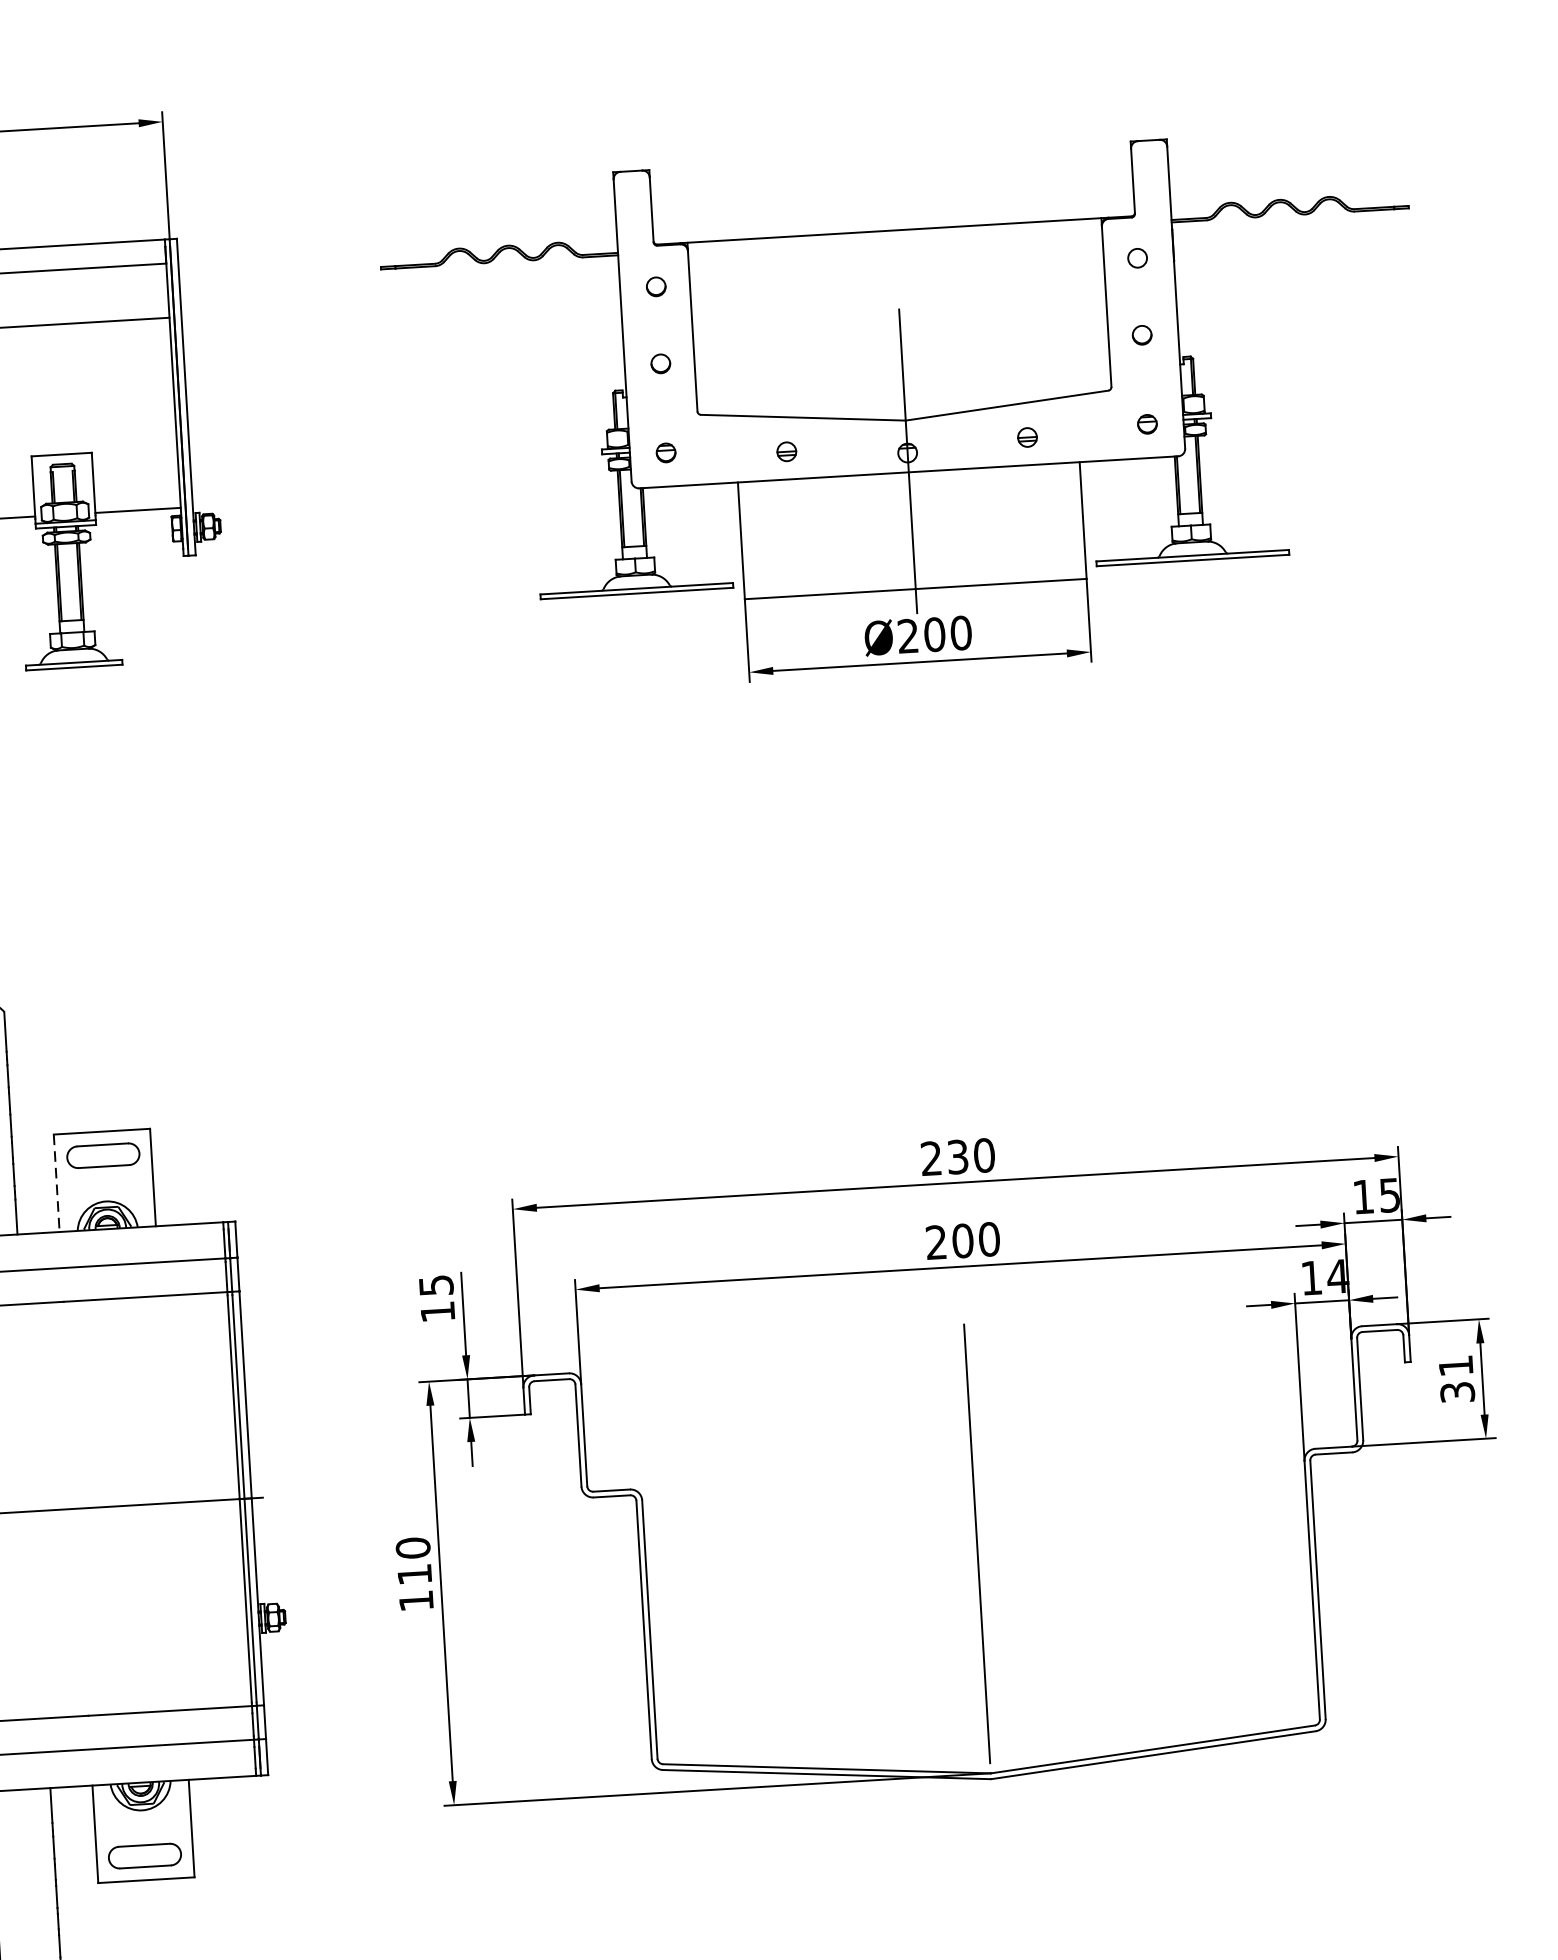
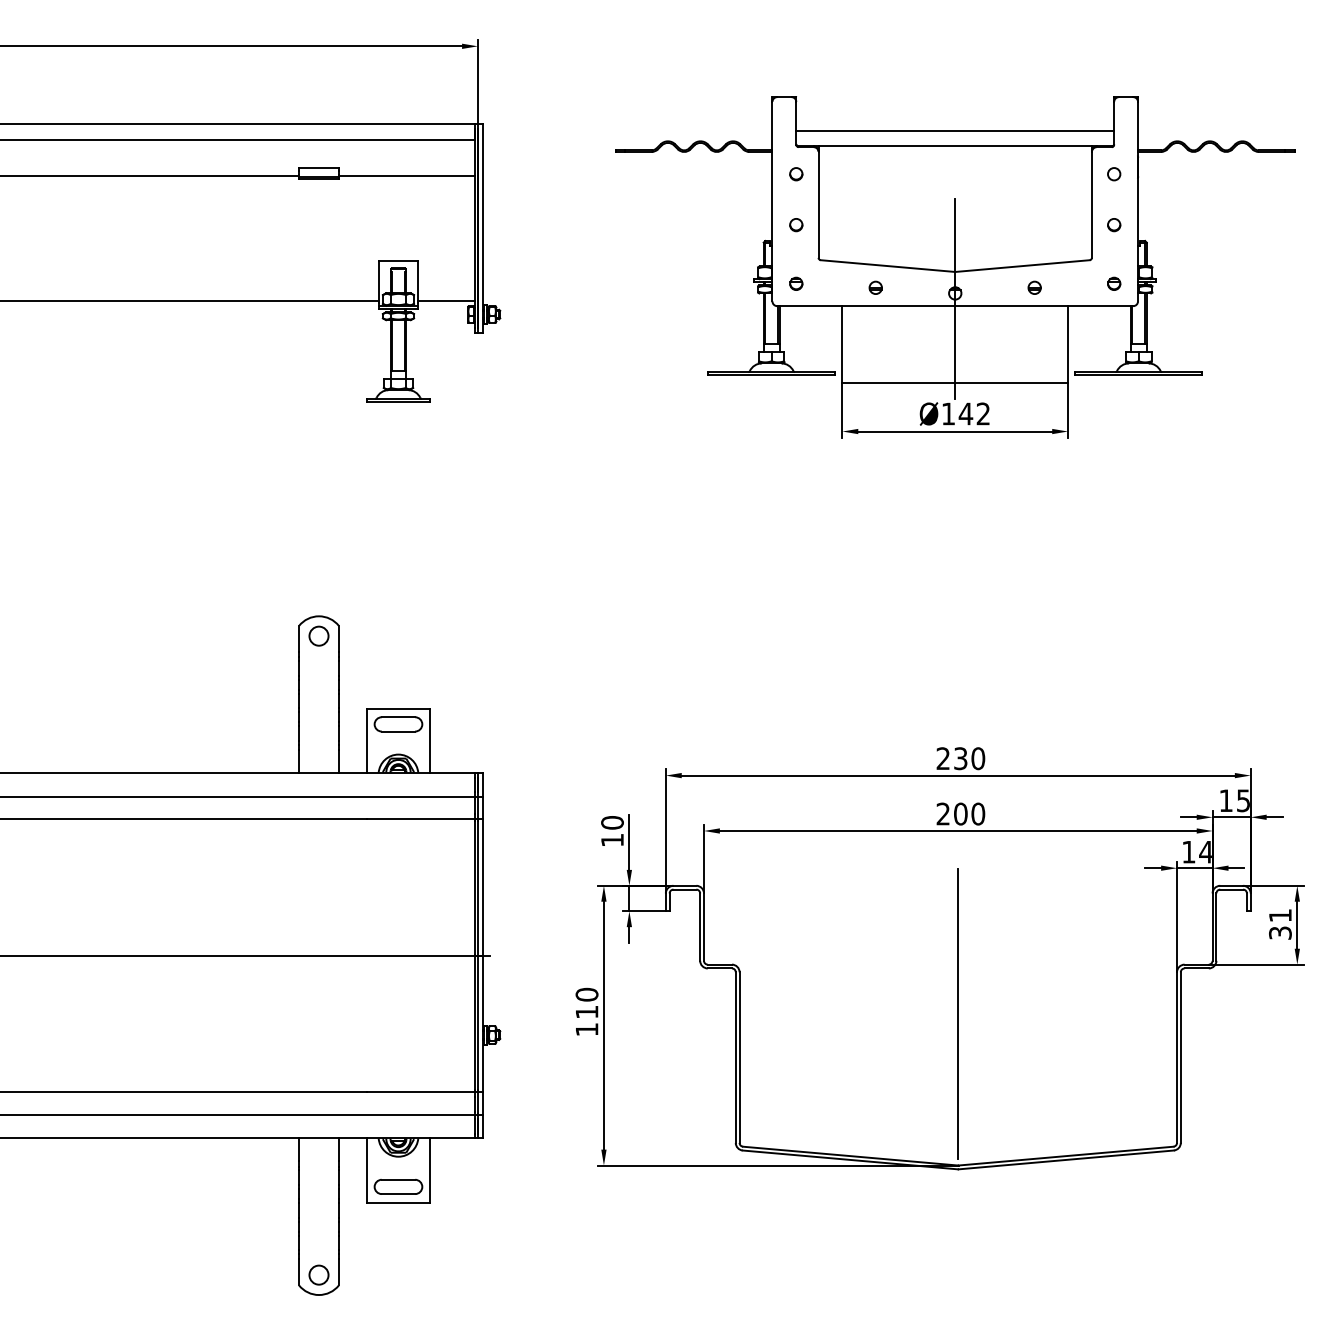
line: (893, 206) -> (955, 130), added
text: (933, 633) -> (965, 413), Ø200 -> Ø142
line: (56, 1184) -> (366, 741), dashed -> solid
text: (436, 1285) -> (612, 822), 15 -> 10

